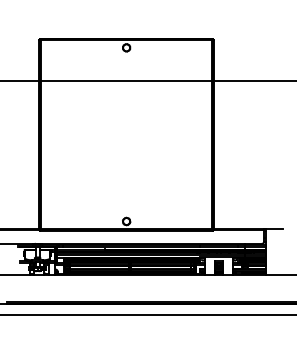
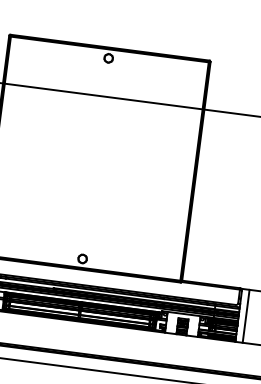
line: (272, 252) -> (246, 316), added

